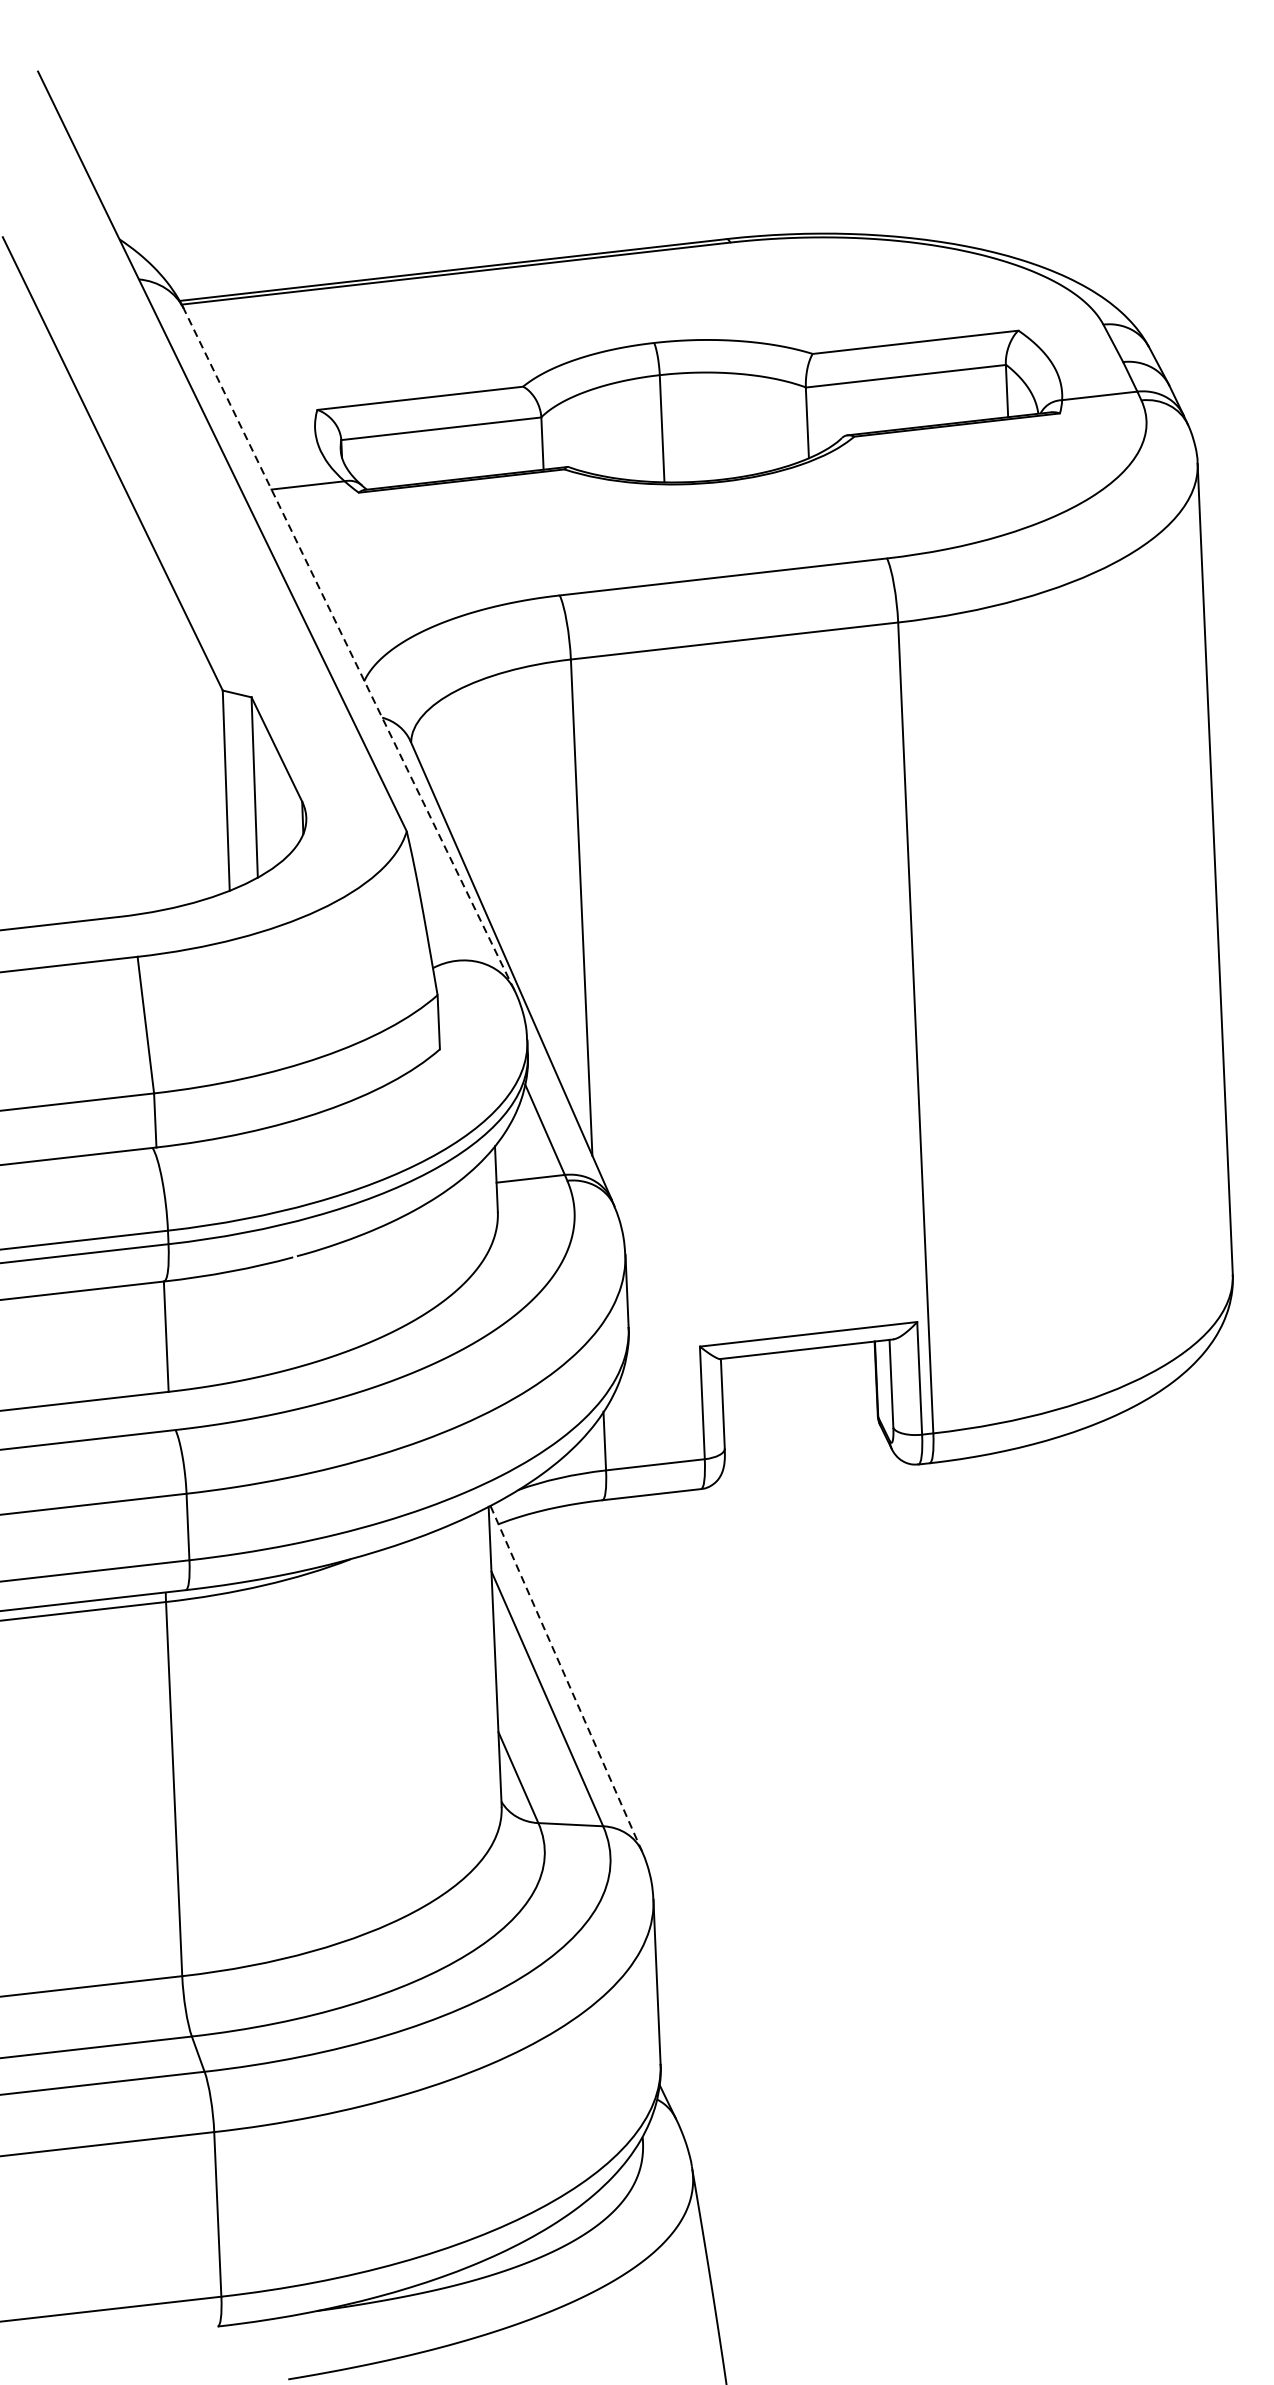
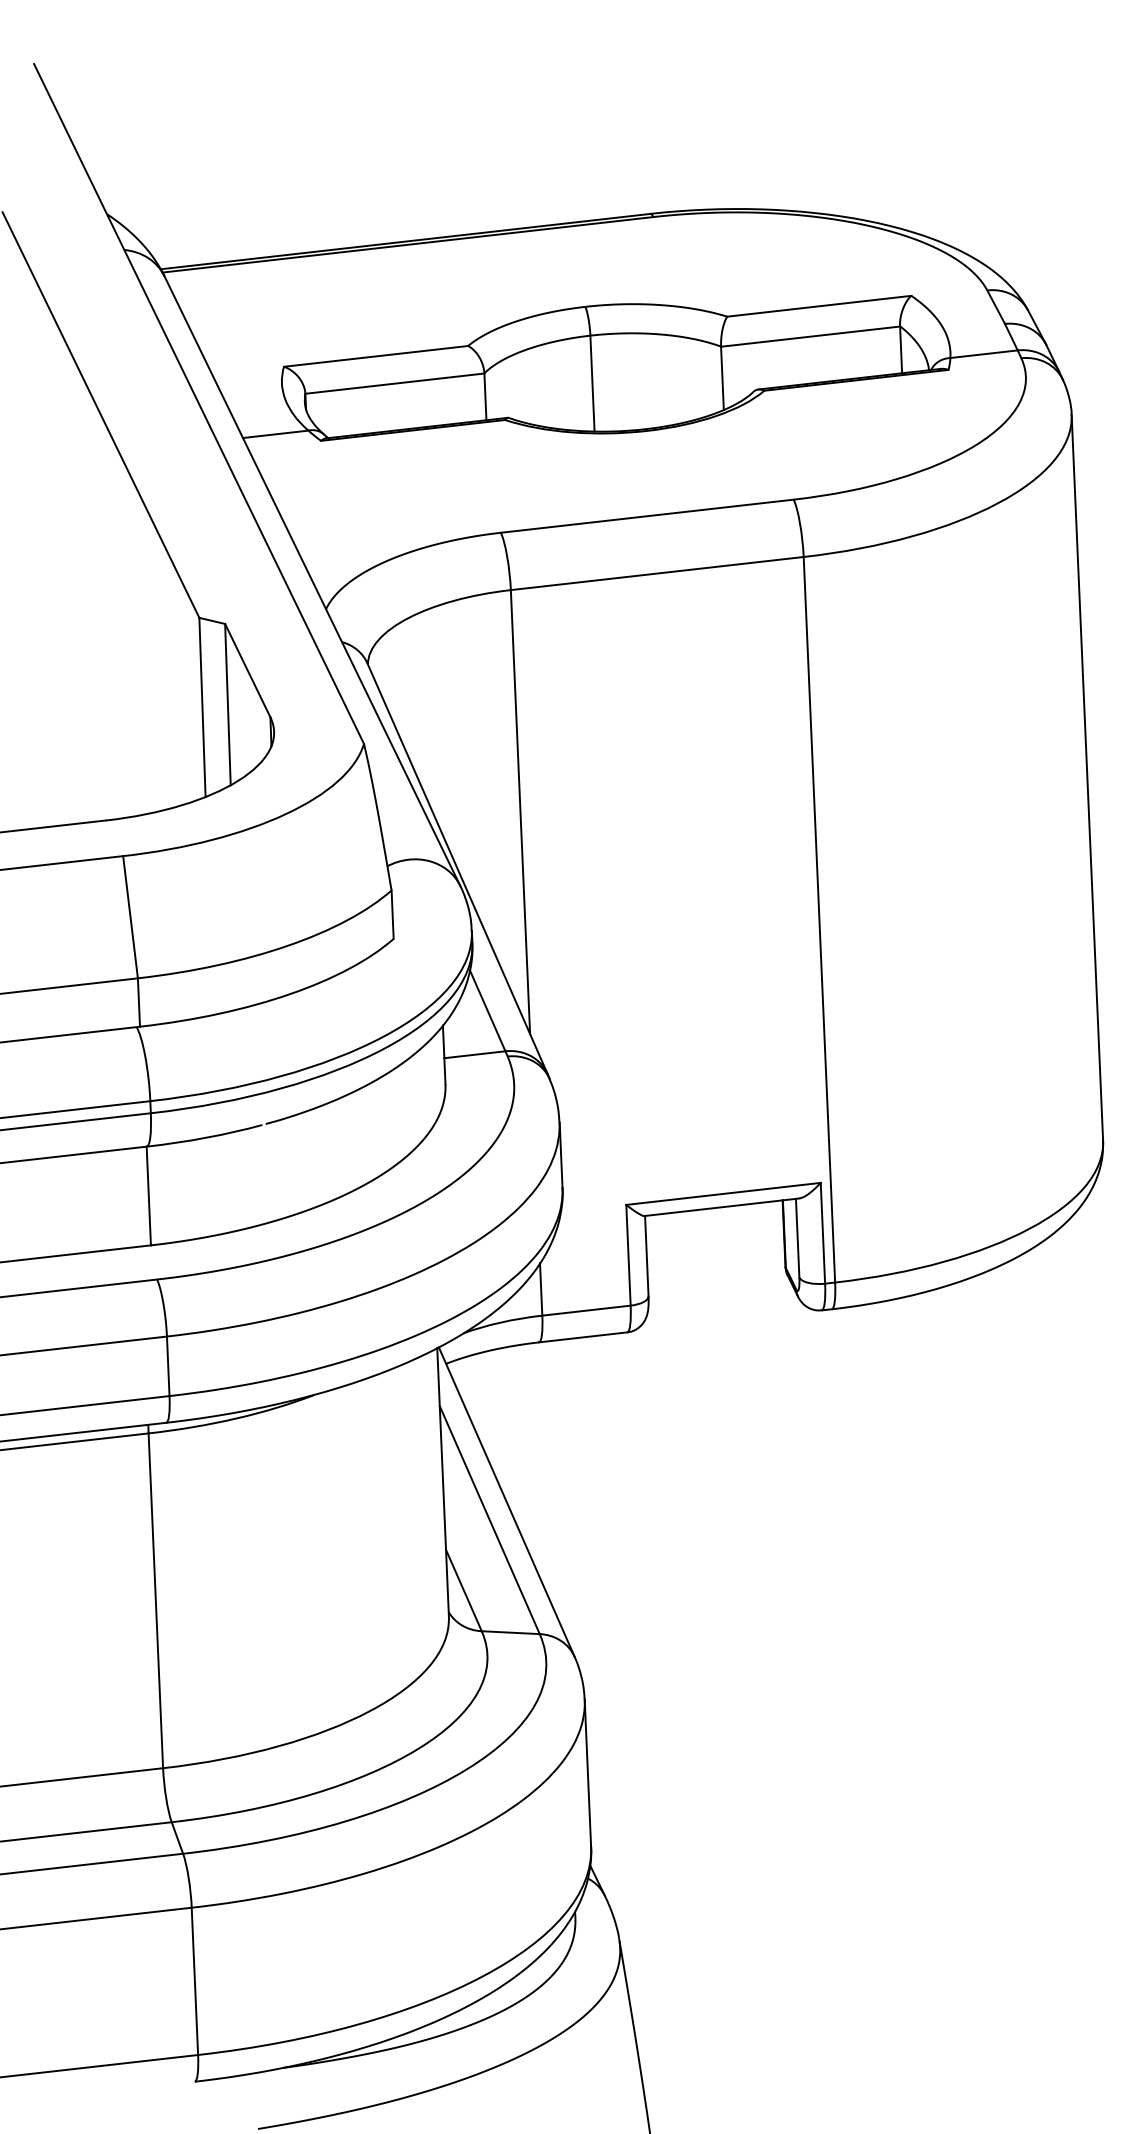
line: (349, 649) -> (312, 581), dashed -> solid
line: (566, 1679) -> (506, 1502), dashed -> solid

